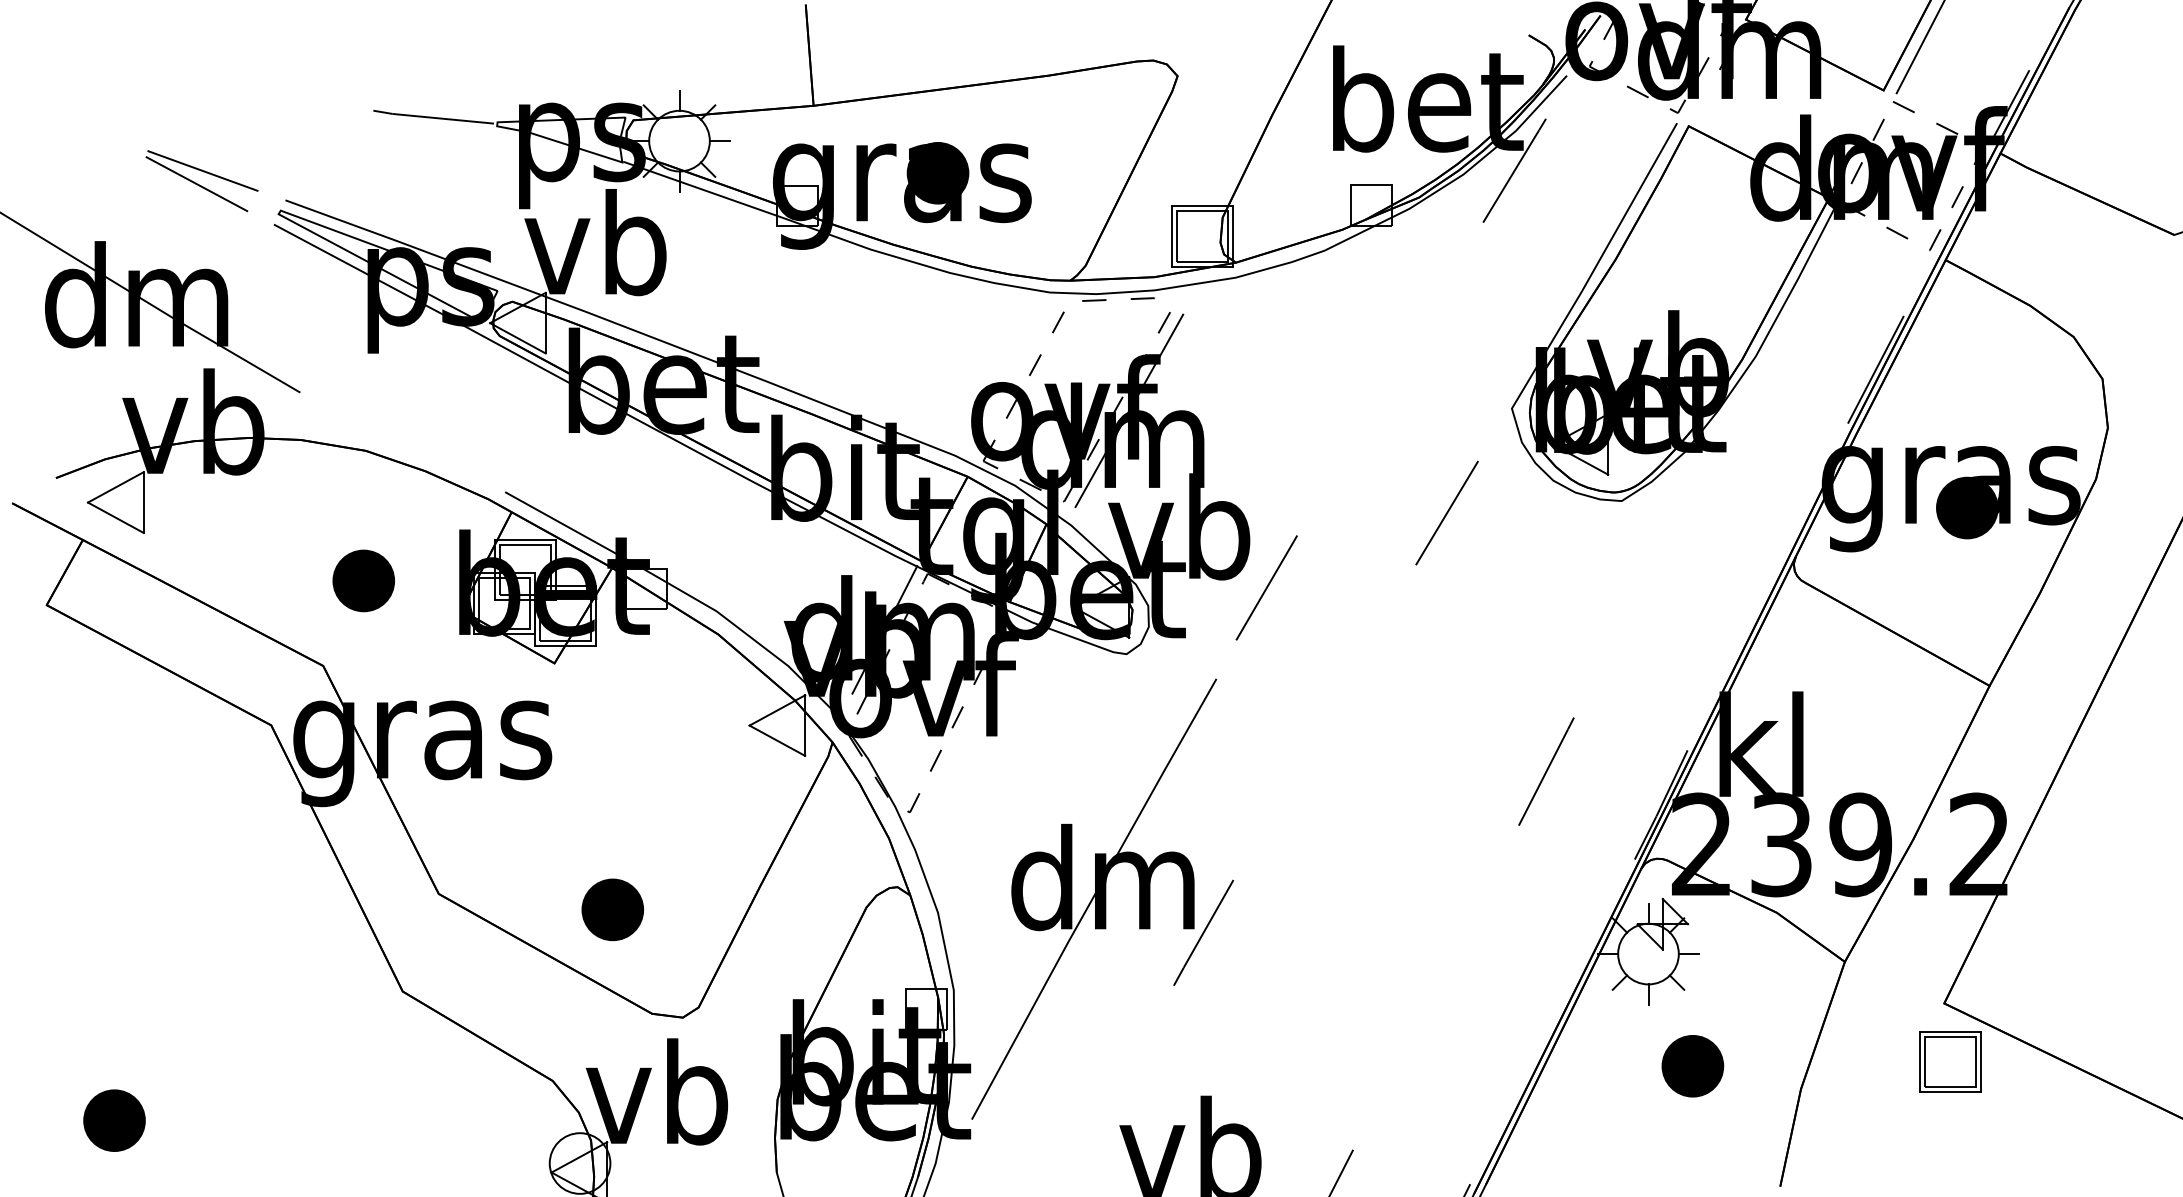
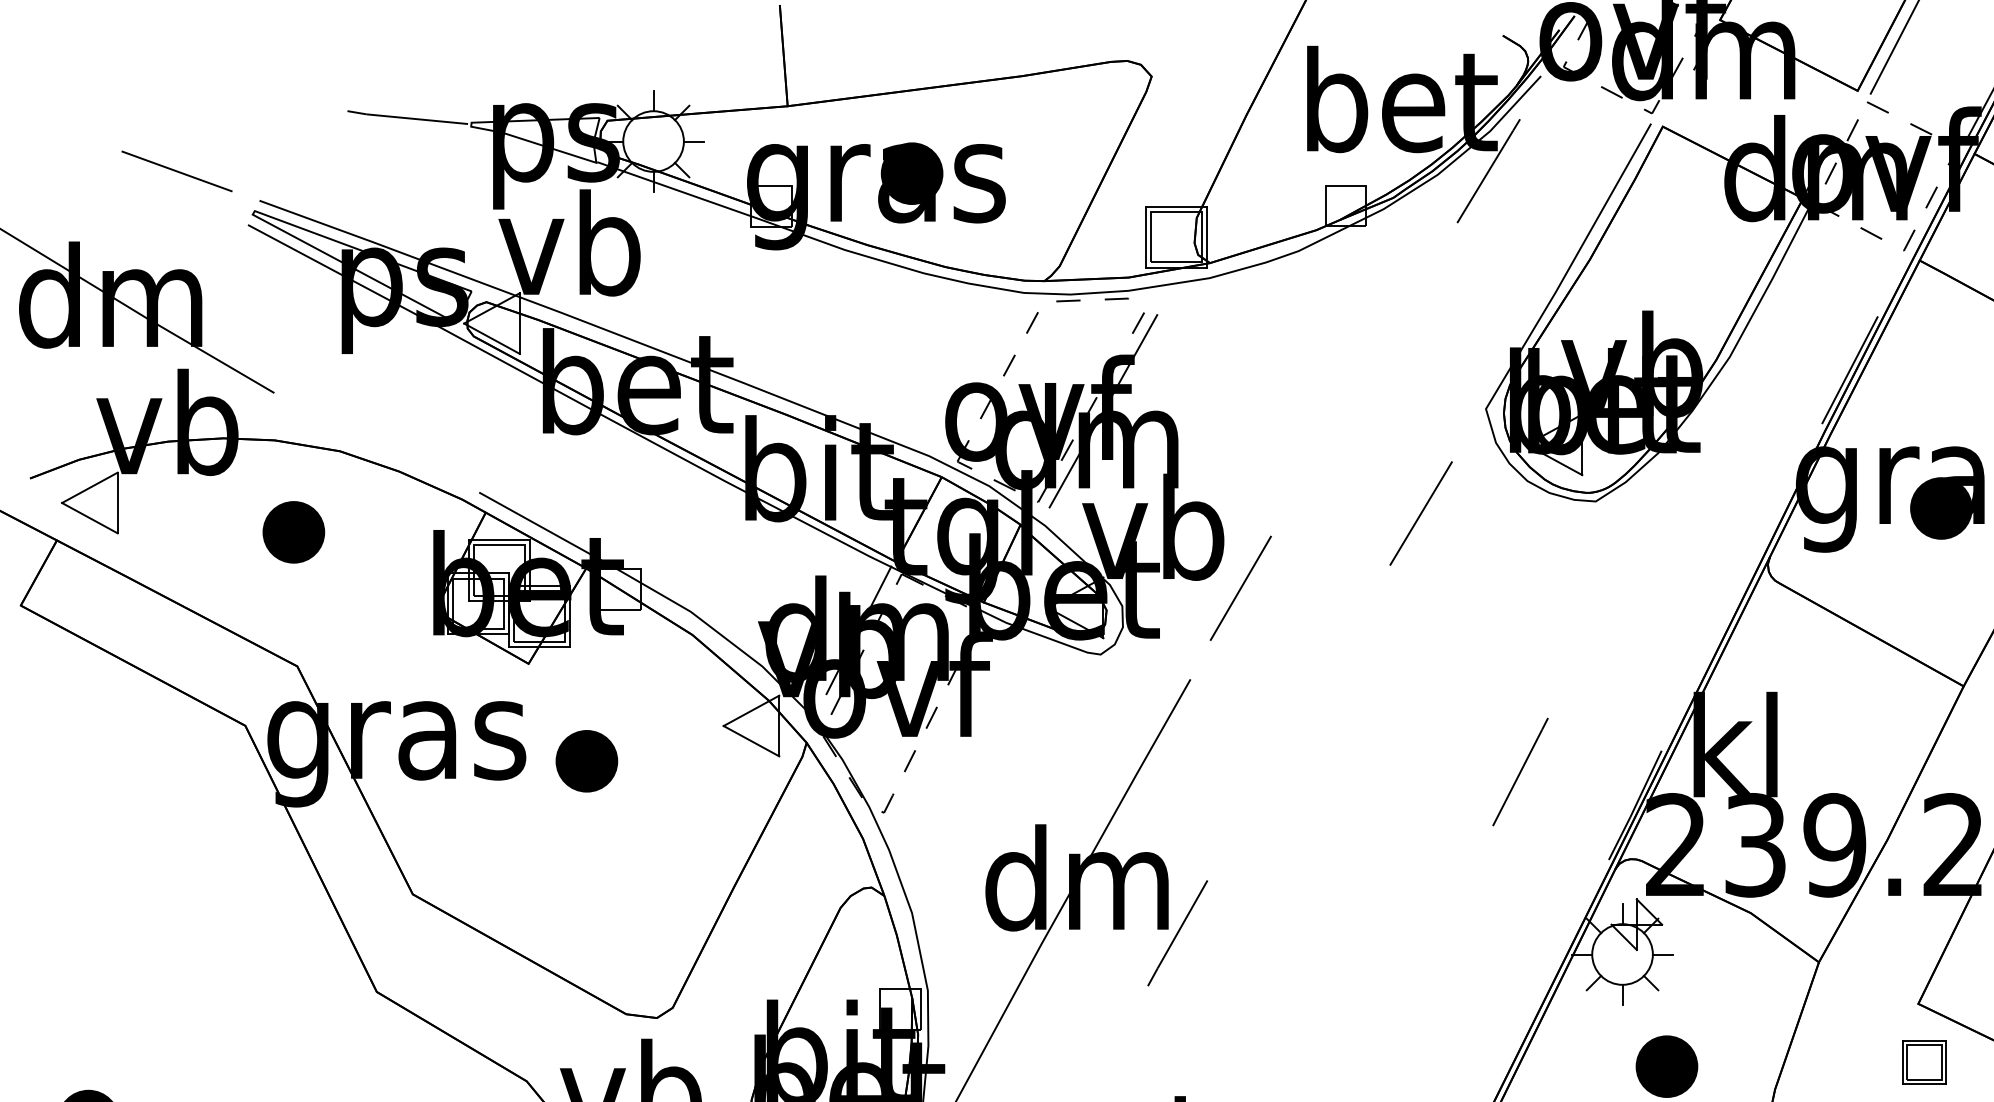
line: (196, 183) -> (170, 183), removed
part: (363, 580) -> (293, 531), moved
part: (612, 909) -> (586, 760), moved
part: (1950, 1061) -> (1924, 1061), size x0.7

